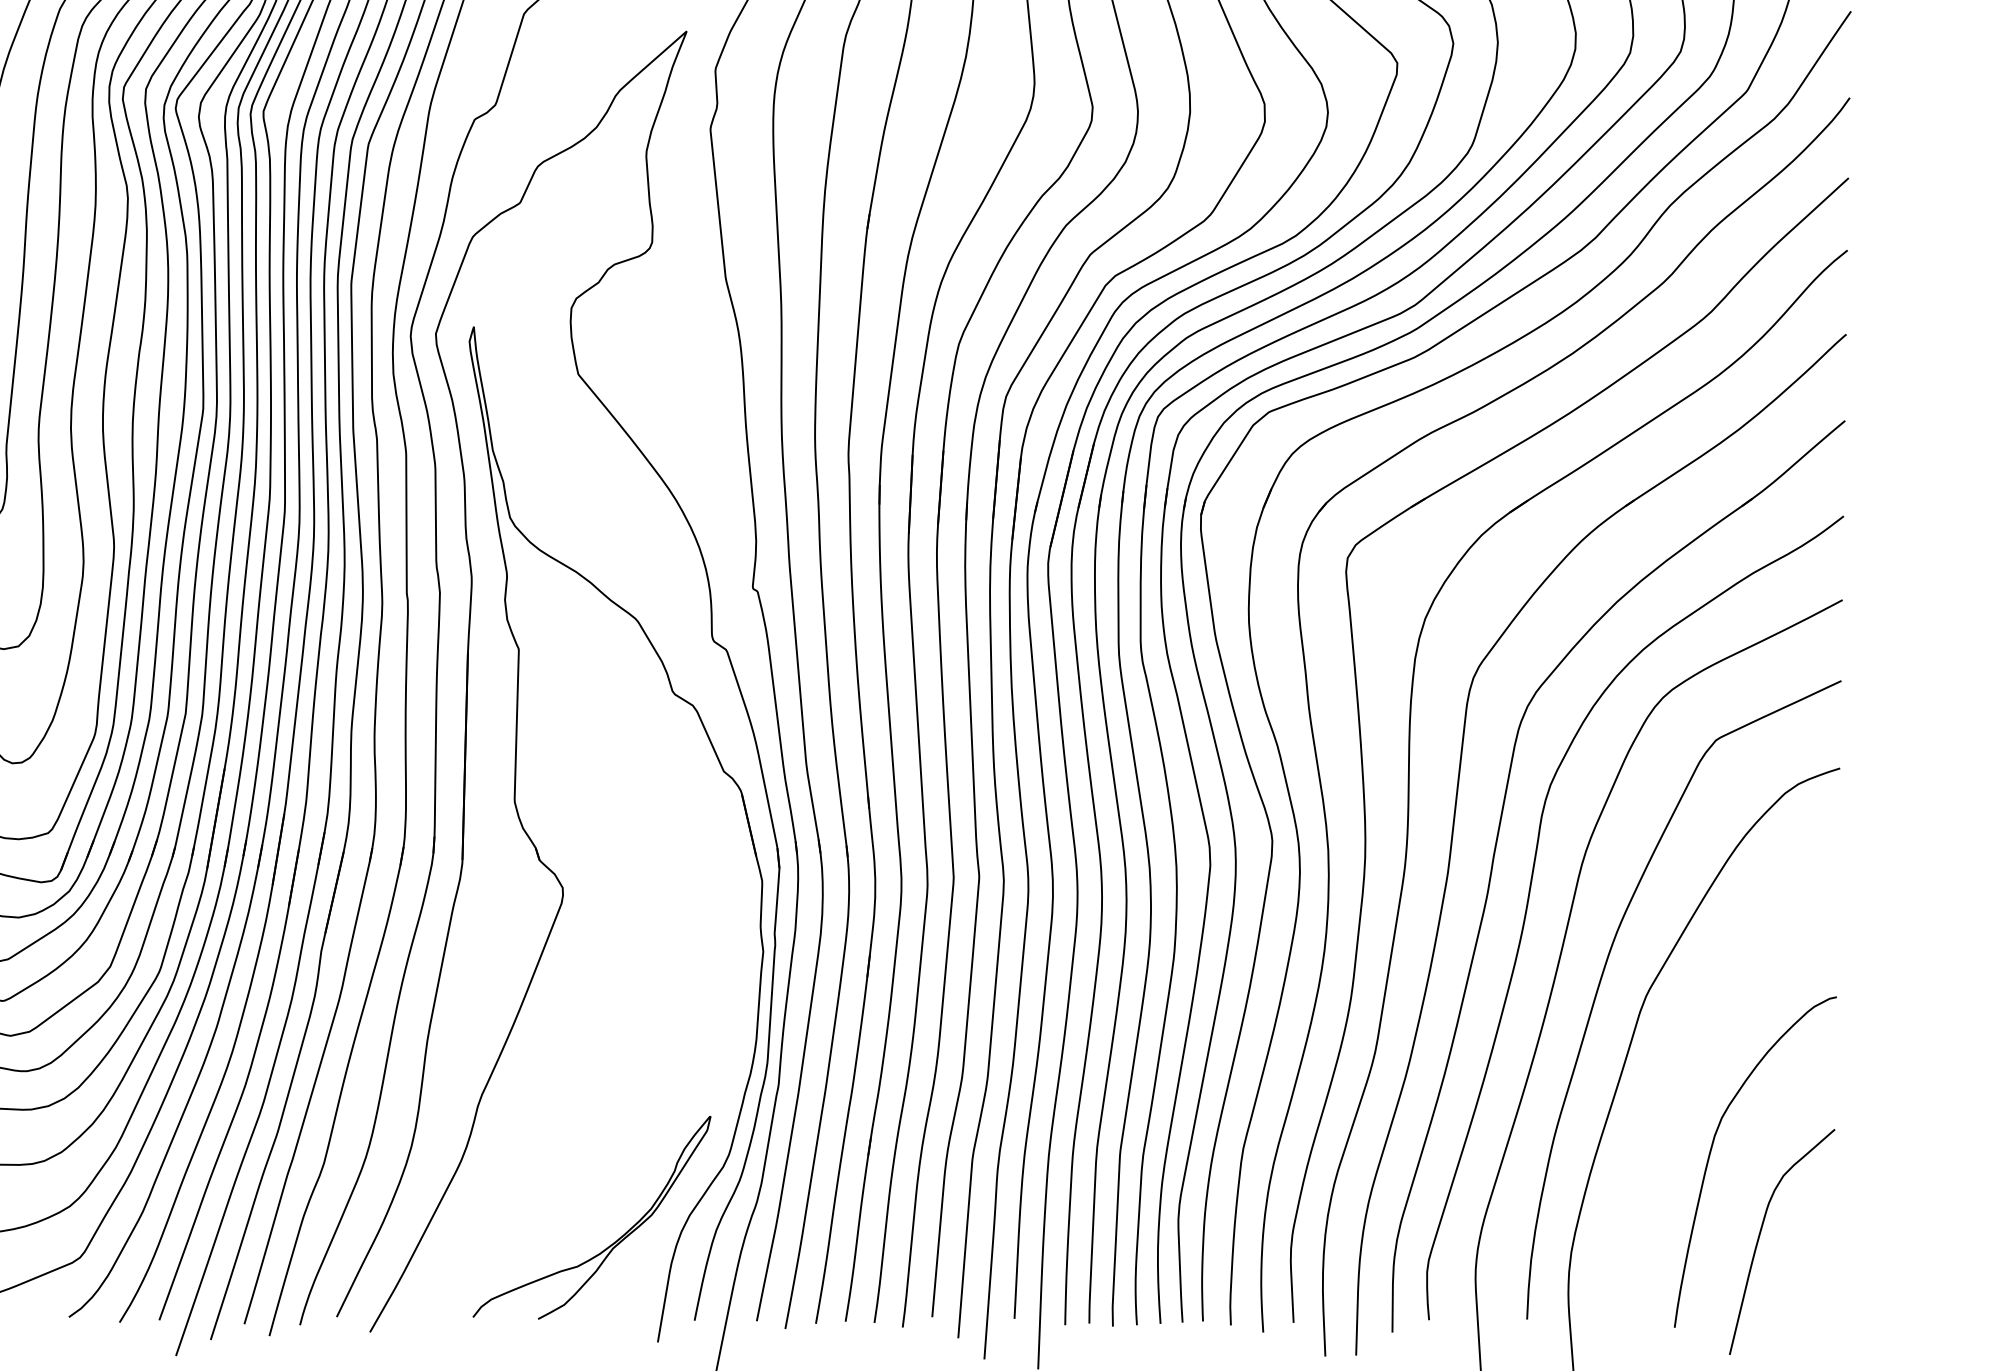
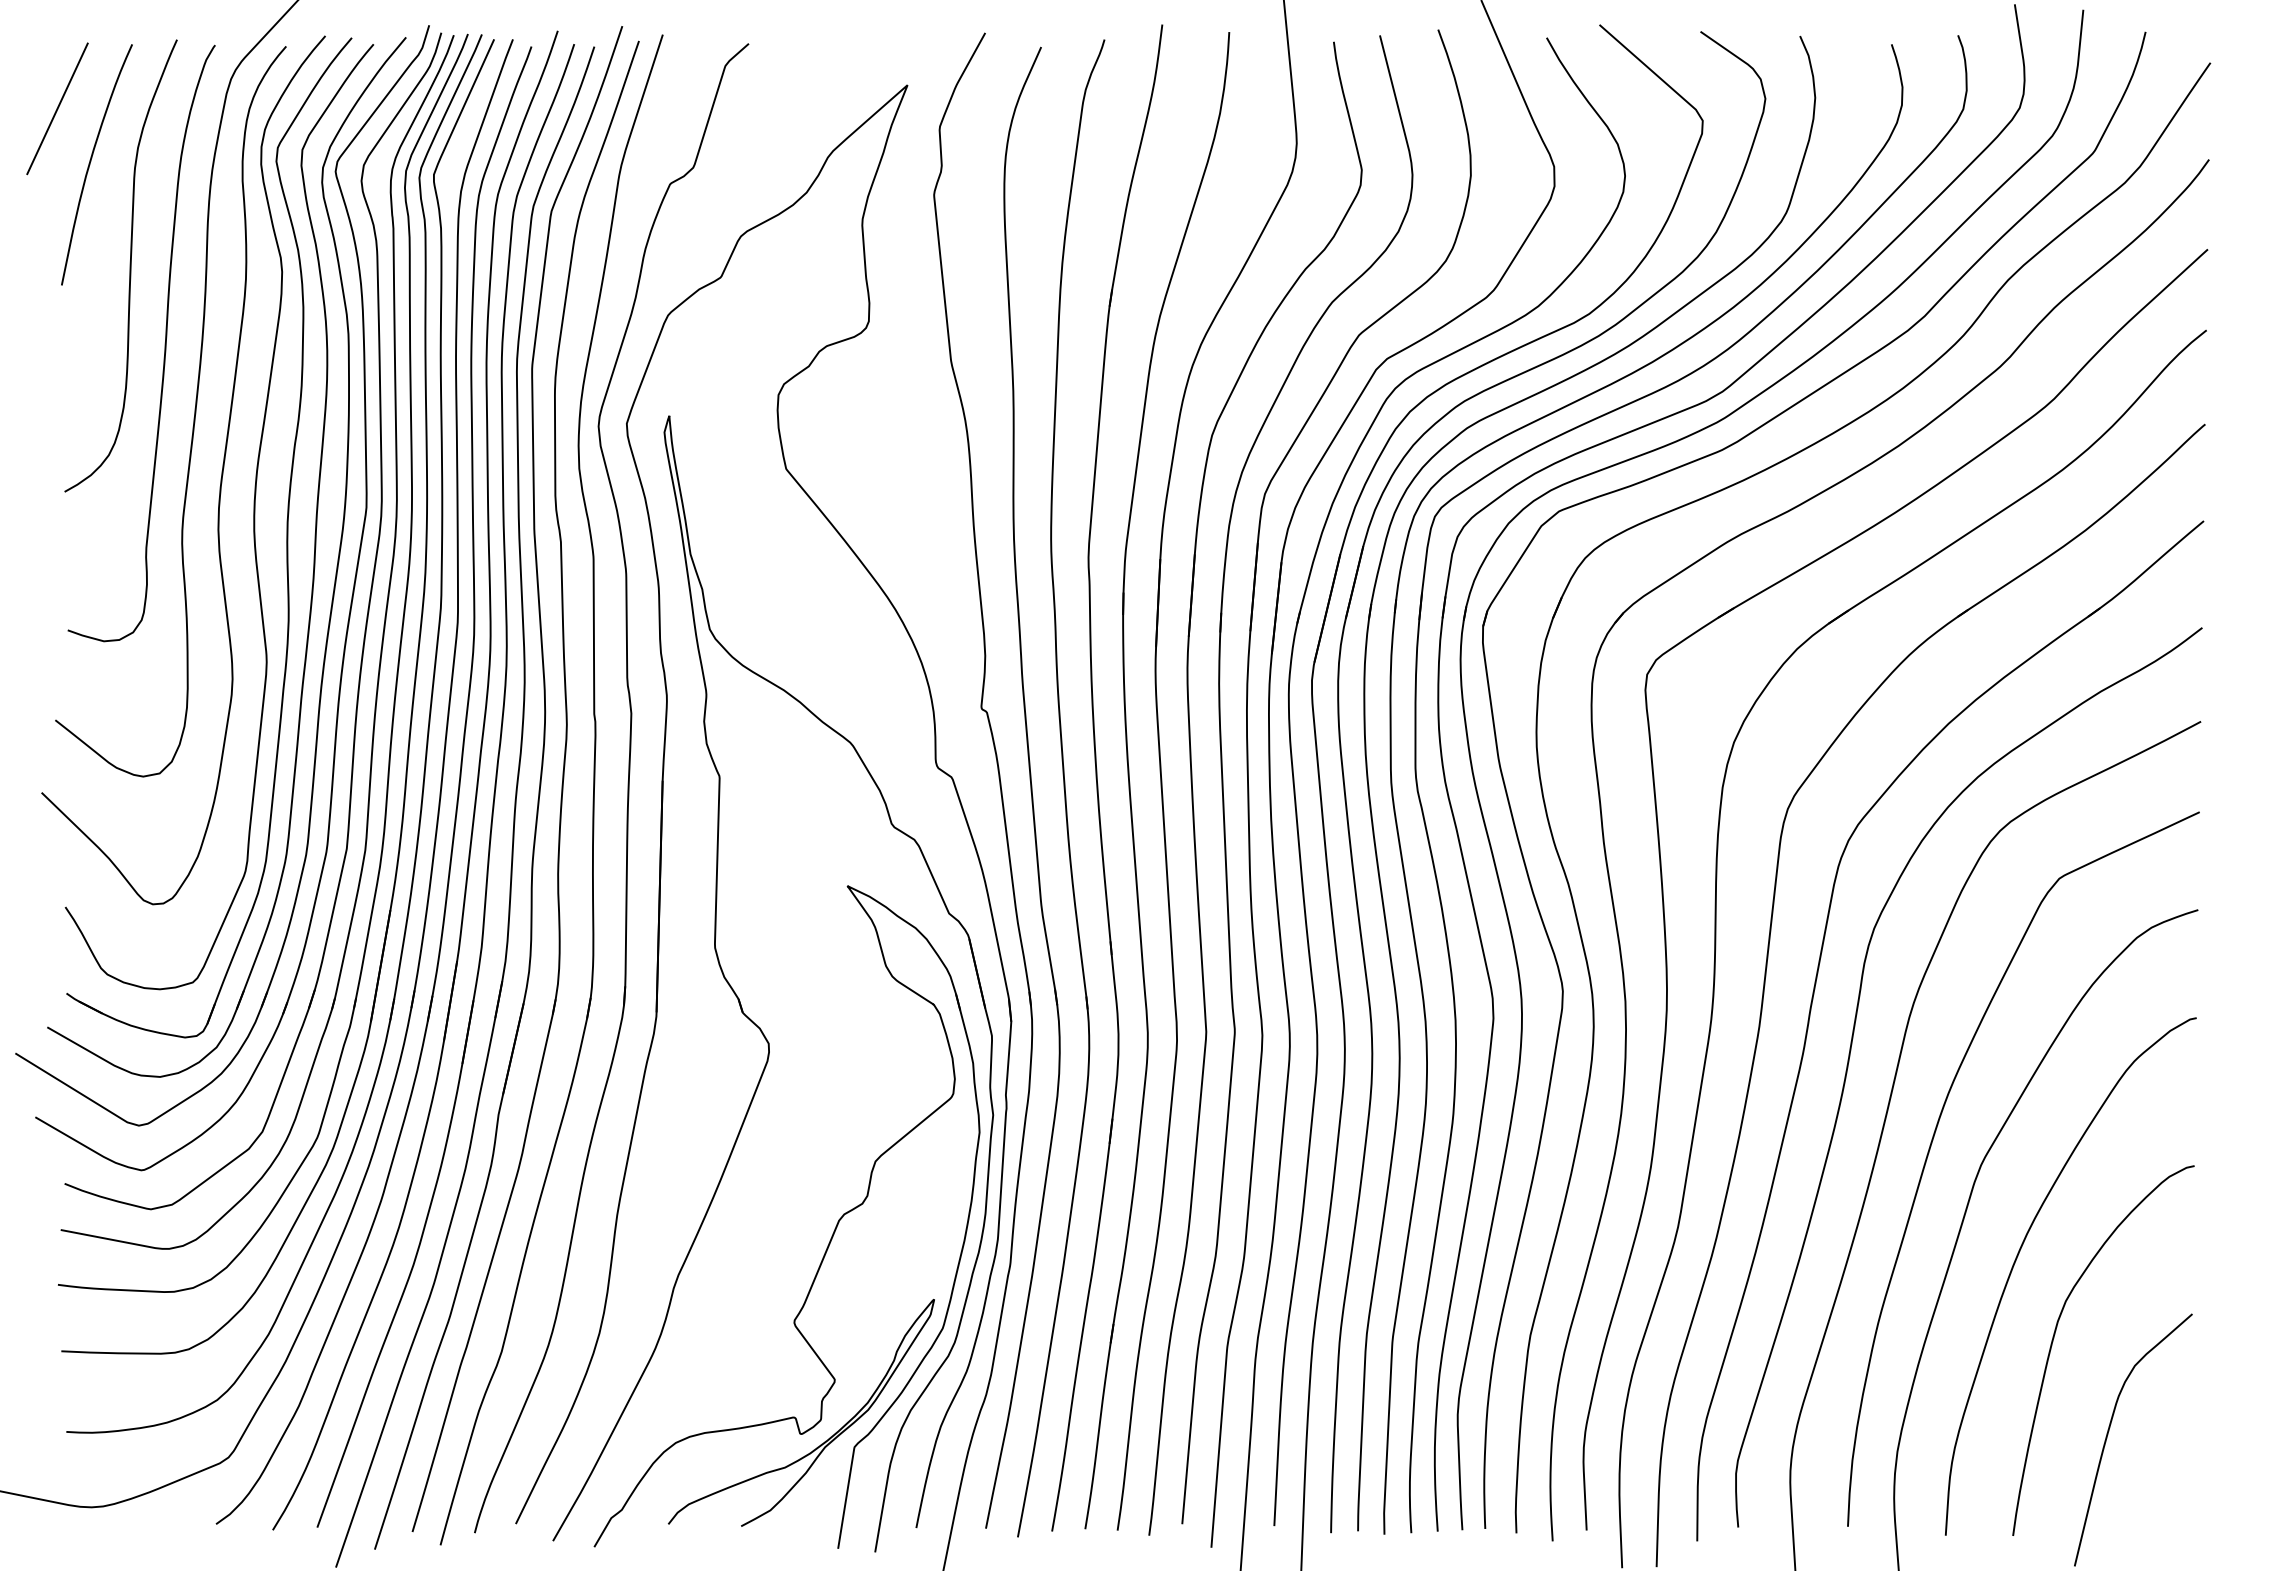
part: (619, 1057) -> (832, 1233), added
curve: (1679, 1078) -> (2018, 1256), added

